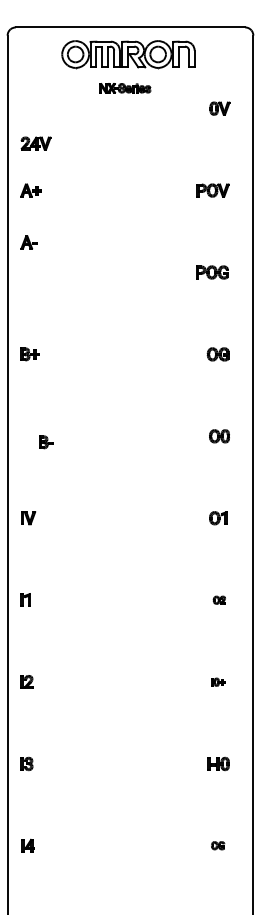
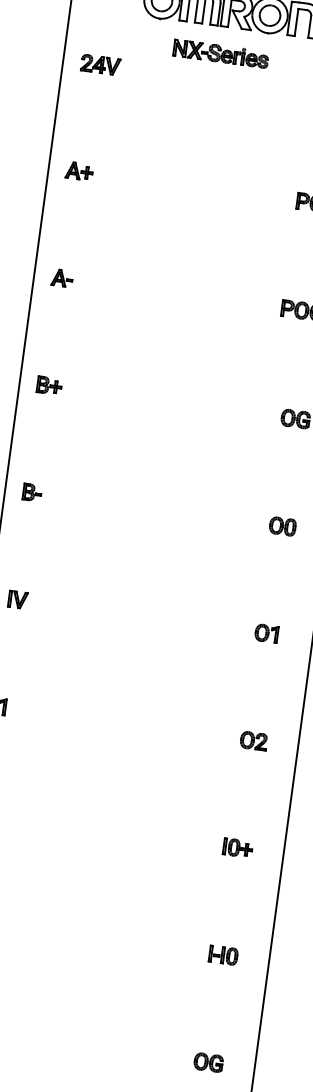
part: (125, 88) -> (221, 54), size x1.43
part: (35, 143) -> (99, 64), moved
part: (28, 242) -> (61, 278), moved
part: (46, 442) -> (32, 492), moved
part: (219, 600) -> (253, 741), size x1.67
part: (218, 682) -> (237, 848), size x1.67
part: (217, 845) -> (207, 1061), size x1.67

